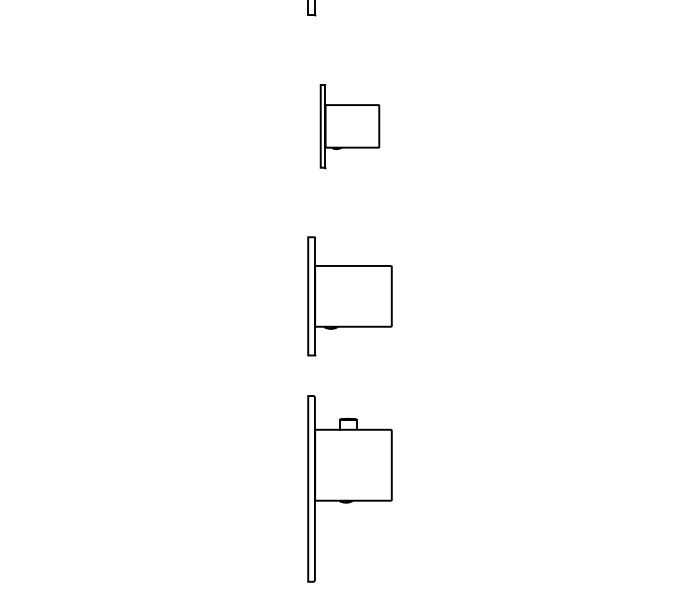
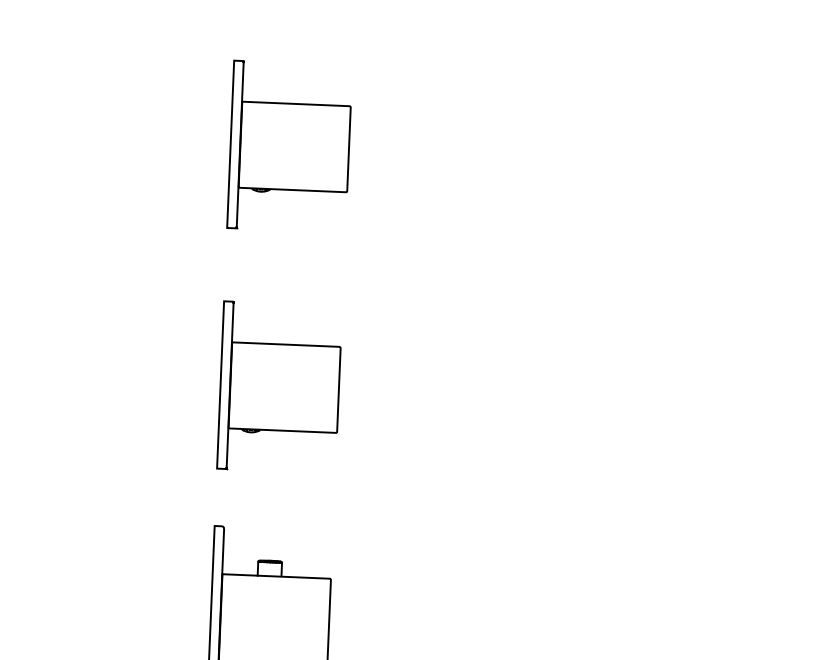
part: (349, 126) -> (289, 147), size x1.43

